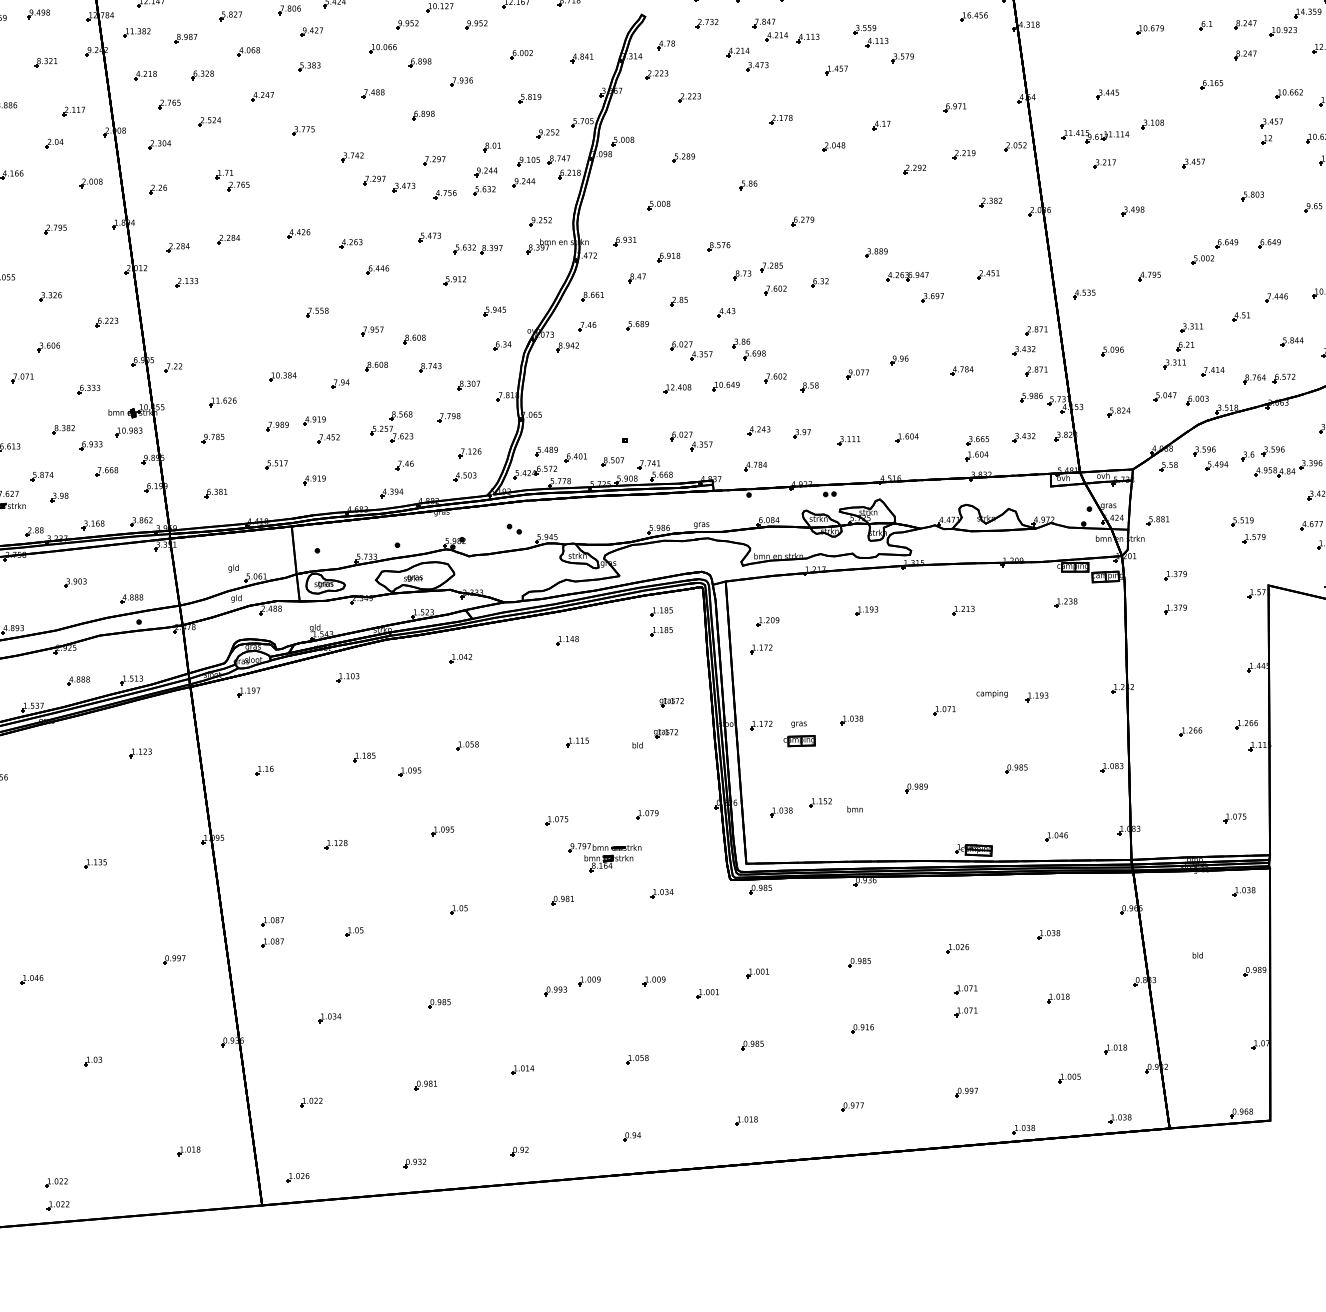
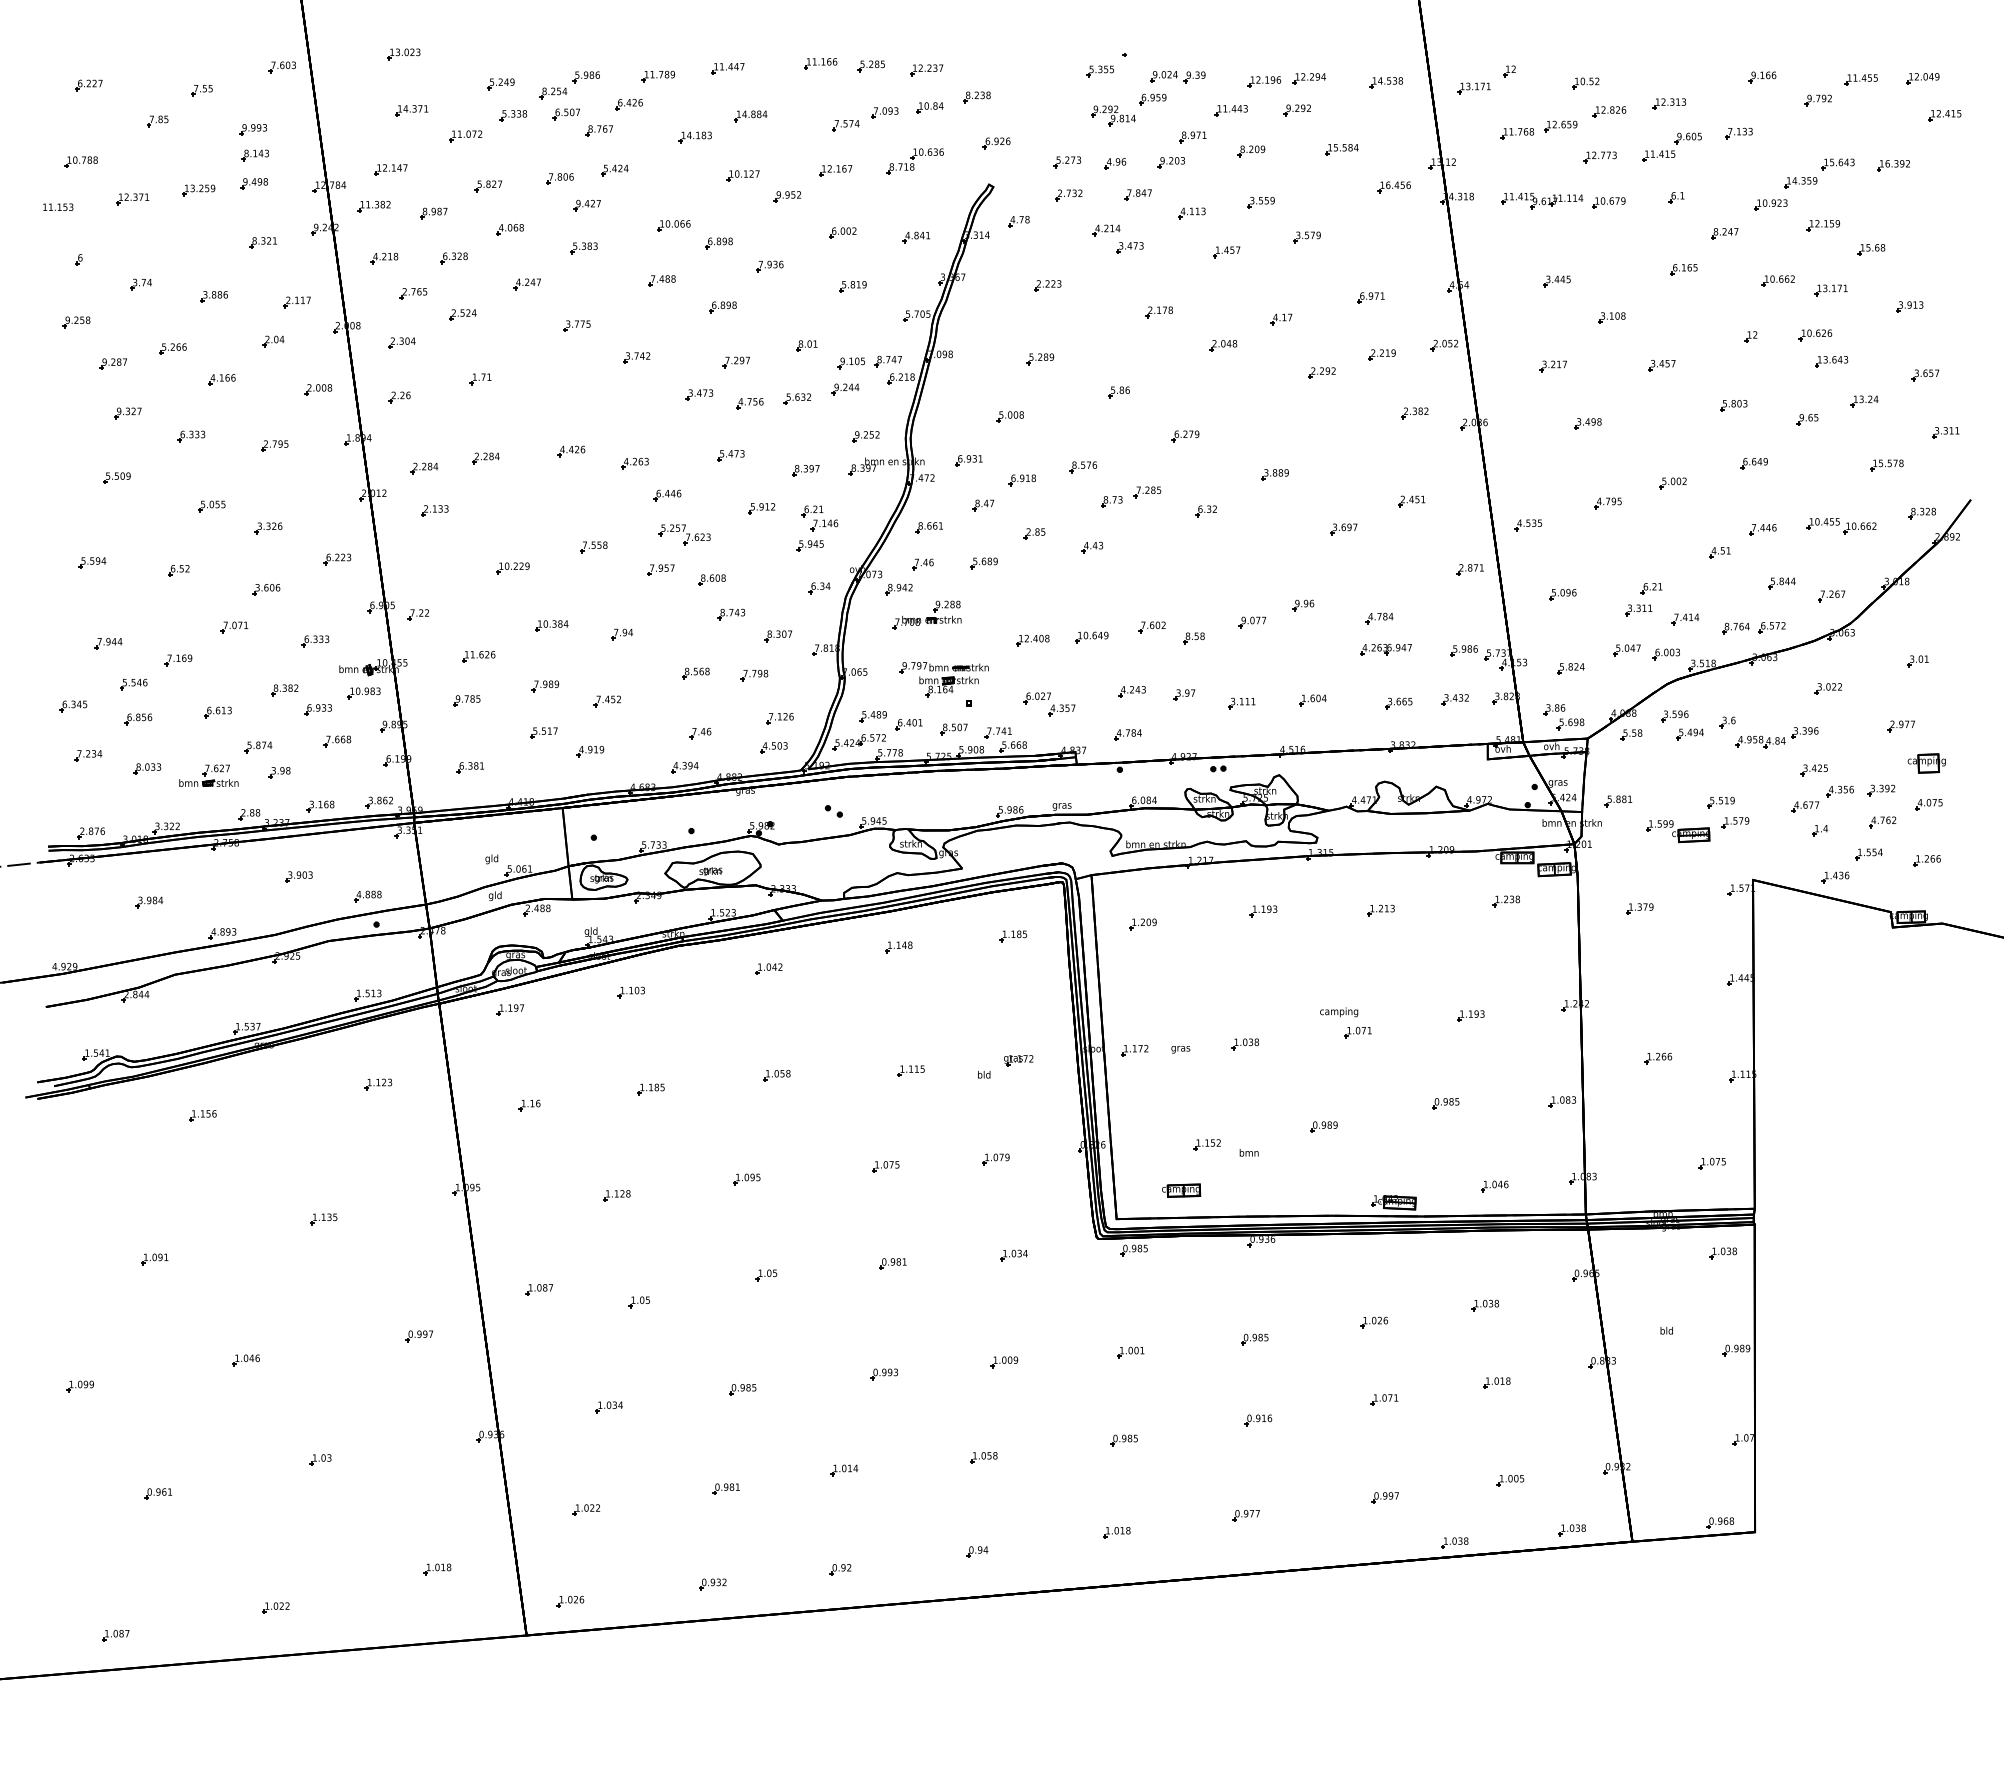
part: (407, 24) -> (703, 196), removed
part: (1245, 24) -> (1724, 196), removed
part: (776, 36) -> (1153, 211), removed
part: (876, 42) -> (1275, 218), removed
part: (656, 74) -> (1007, 257), removed
part: (1271, 123) -> (1756, 316), removed
part: (547, 133) -> (874, 329), removed
part: (1095, 137) -> (1542, 201), moved
part: (622, 141) -> (965, 338), removed
part: (486, 172) -> (799, 376), removed
part: (373, 180) -> (662, 386), removed
part: (238, 186) -> (497, 393), removed
part: (1226, 243) -> (1701, 463), removed
part: (463, 248) -> (772, 469), removed
part: (907, 276) -> (1385, 649), moved
part: (502, 288) -> (819, 518), added
part: (774, 290) -> (1151, 520), removed
part: (1191, 328) -> (1659, 566), removed
part: (250, 329) -> (512, 568), added
part: (748, 349) -> (1563, 717), moved
part: (1023, 350) -> (1454, 593), removed
part: (691, 351) -> (1049, 594), removed
part: (376, 365) -> (665, 612), removed
part: (590, 367) -> (926, 614), added
part: (1035, 370) -> (1469, 618), removed
part: (314, 420) -> (590, 679), removed
part: (391, 434) -> (684, 534), moved
part: (1273, 451) -> (1758, 716), removed
part: (976, 456) -> (1397, 722), removed
part: (1207, 545) -> (1678, 831), added
part: (1175, 575) -> (1639, 867), removed
part: (661, 612) -> (1013, 912), removed
part: (761, 649) -> (1134, 957), removed
part: (78, 681) -> (302, 996), removed
text: (992, 694) -> (1339, 1012), moved
part: (671, 702) -> (1025, 1022), removed
part: (1246, 724) -> (1726, 1049), removed
part: (799, 740) -> (1181, 1190), moved
part: (409, 772) -> (706, 1107), removed
part: (780, 812) -> (1158, 1156), removed
part: (604, 857) -> (943, 679), moved
part: (272, 942) -> (539, 1315), removed
part: (589, 981) -> (925, 1362), removed
part: (966, 989) -> (1384, 1372), removed
part: (707, 993) -> (1069, 1377), removed
part: (1115, 1048) -> (1566, 1444), removed
part: (57, 1205) -> (277, 1635), removed

